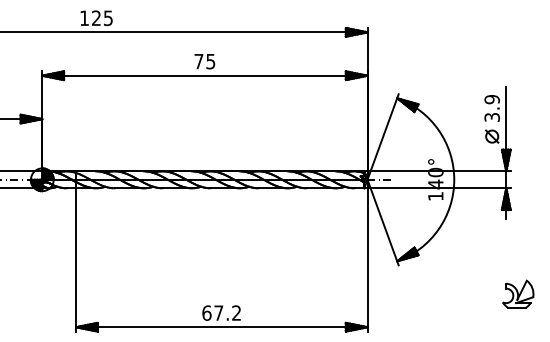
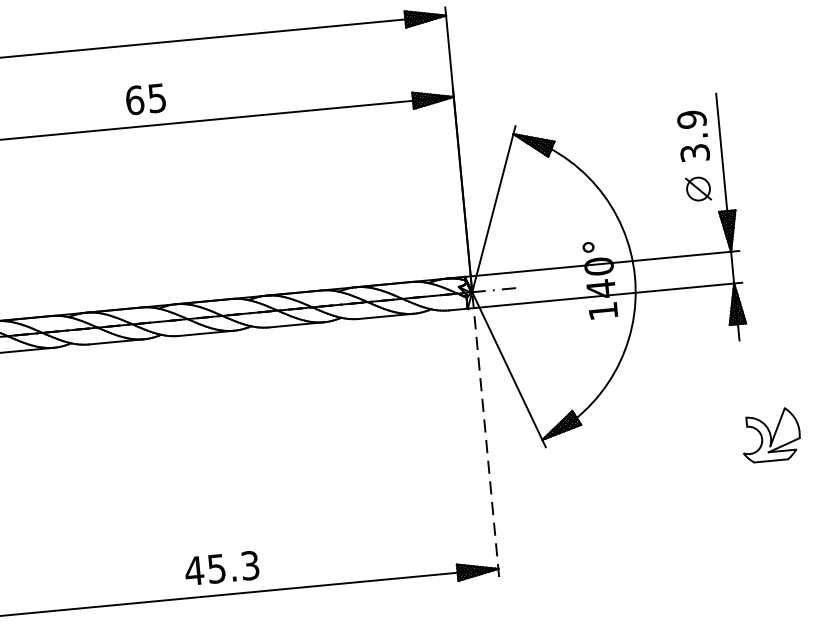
text: (198, 61) -> (134, 100), 75 -> 65
line: (367, 255) -> (485, 434), solid -> dashed
part: (518, 293) -> (771, 433), moved
text: (221, 312) -> (221, 567), 67.2 -> 45.3

